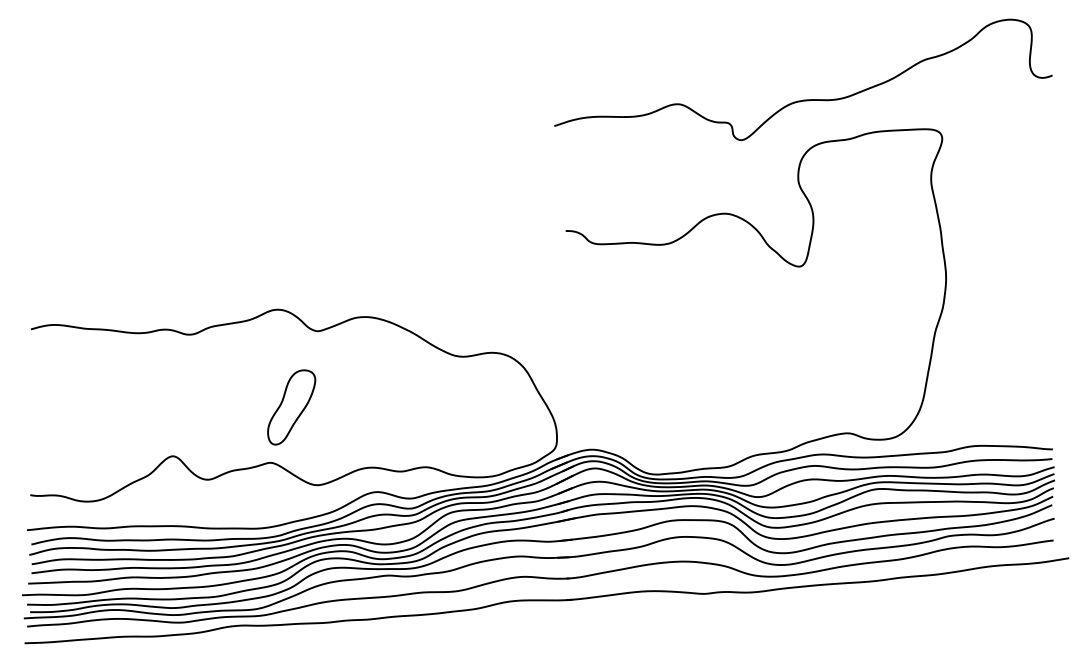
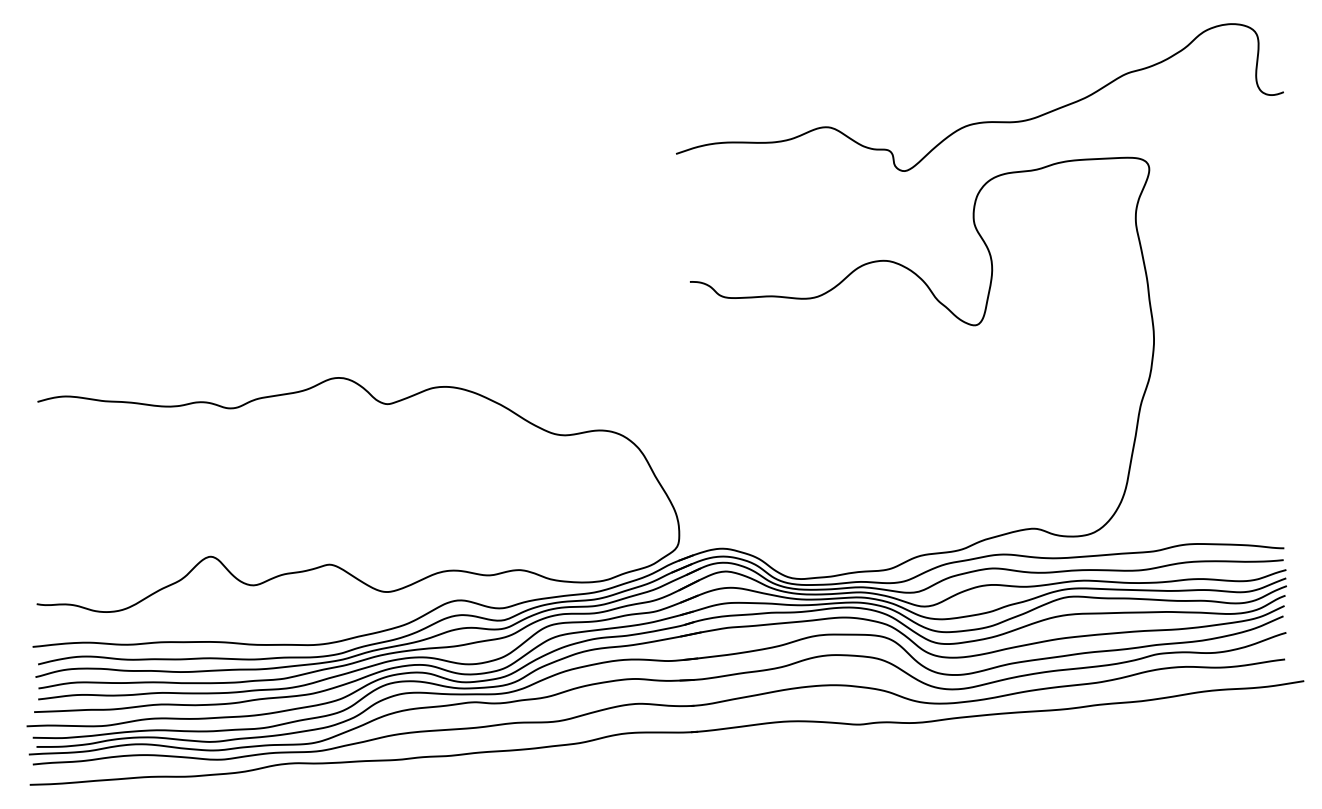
part: (291, 407) -> (355, 497), removed

